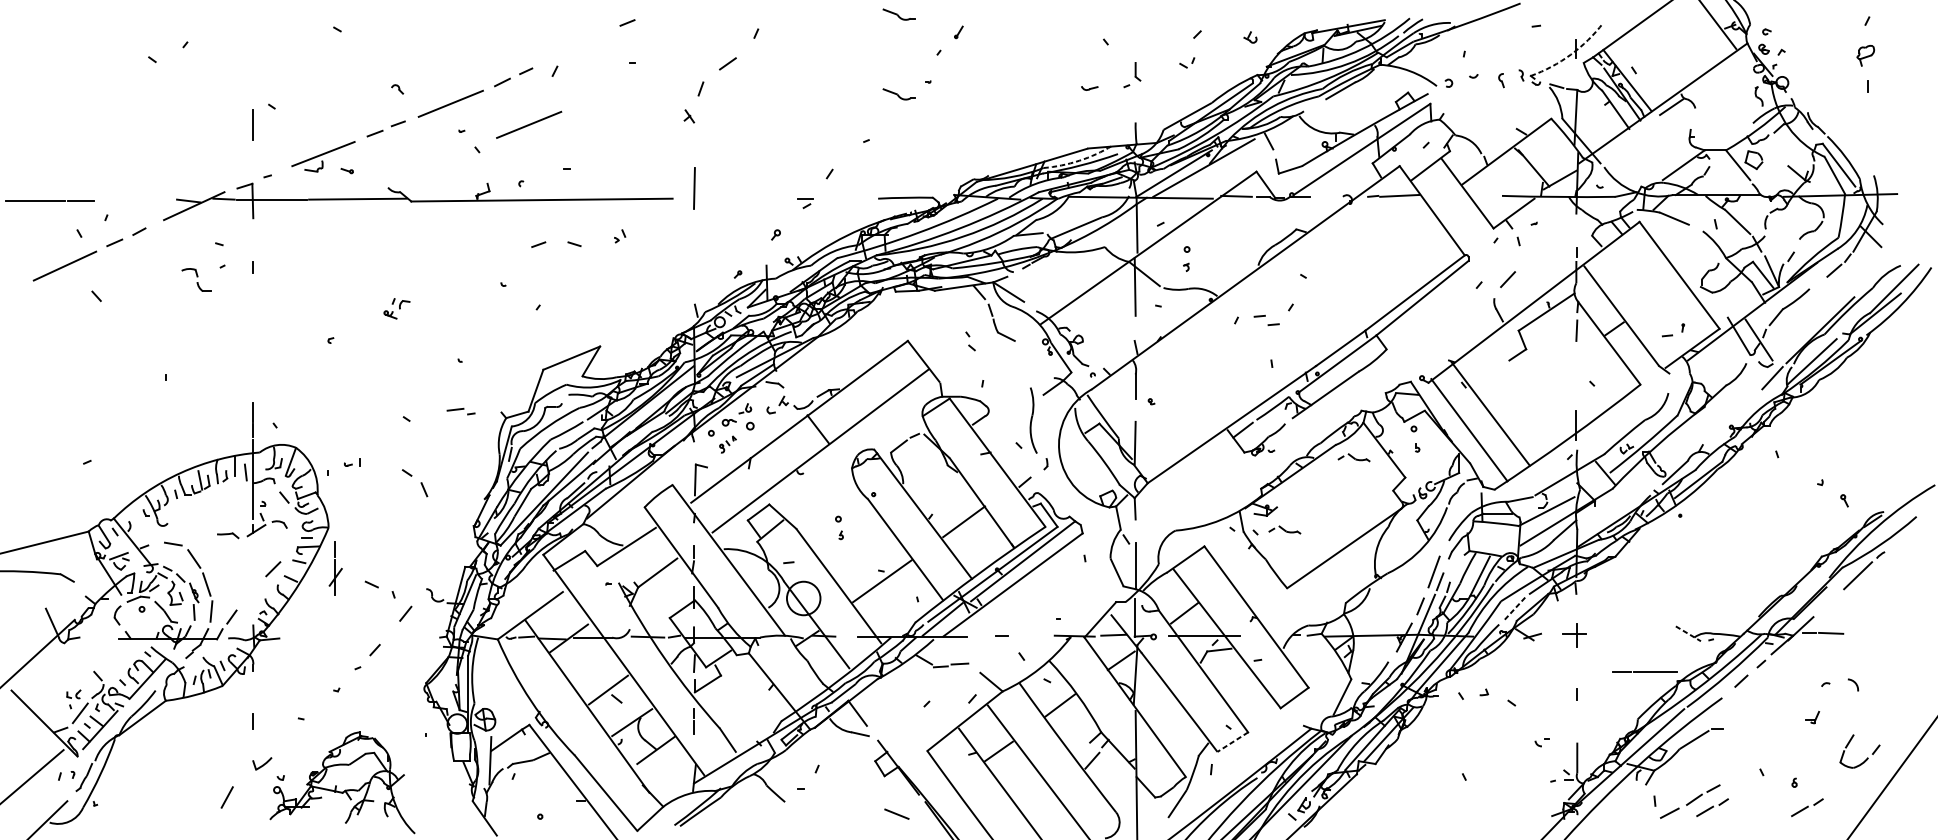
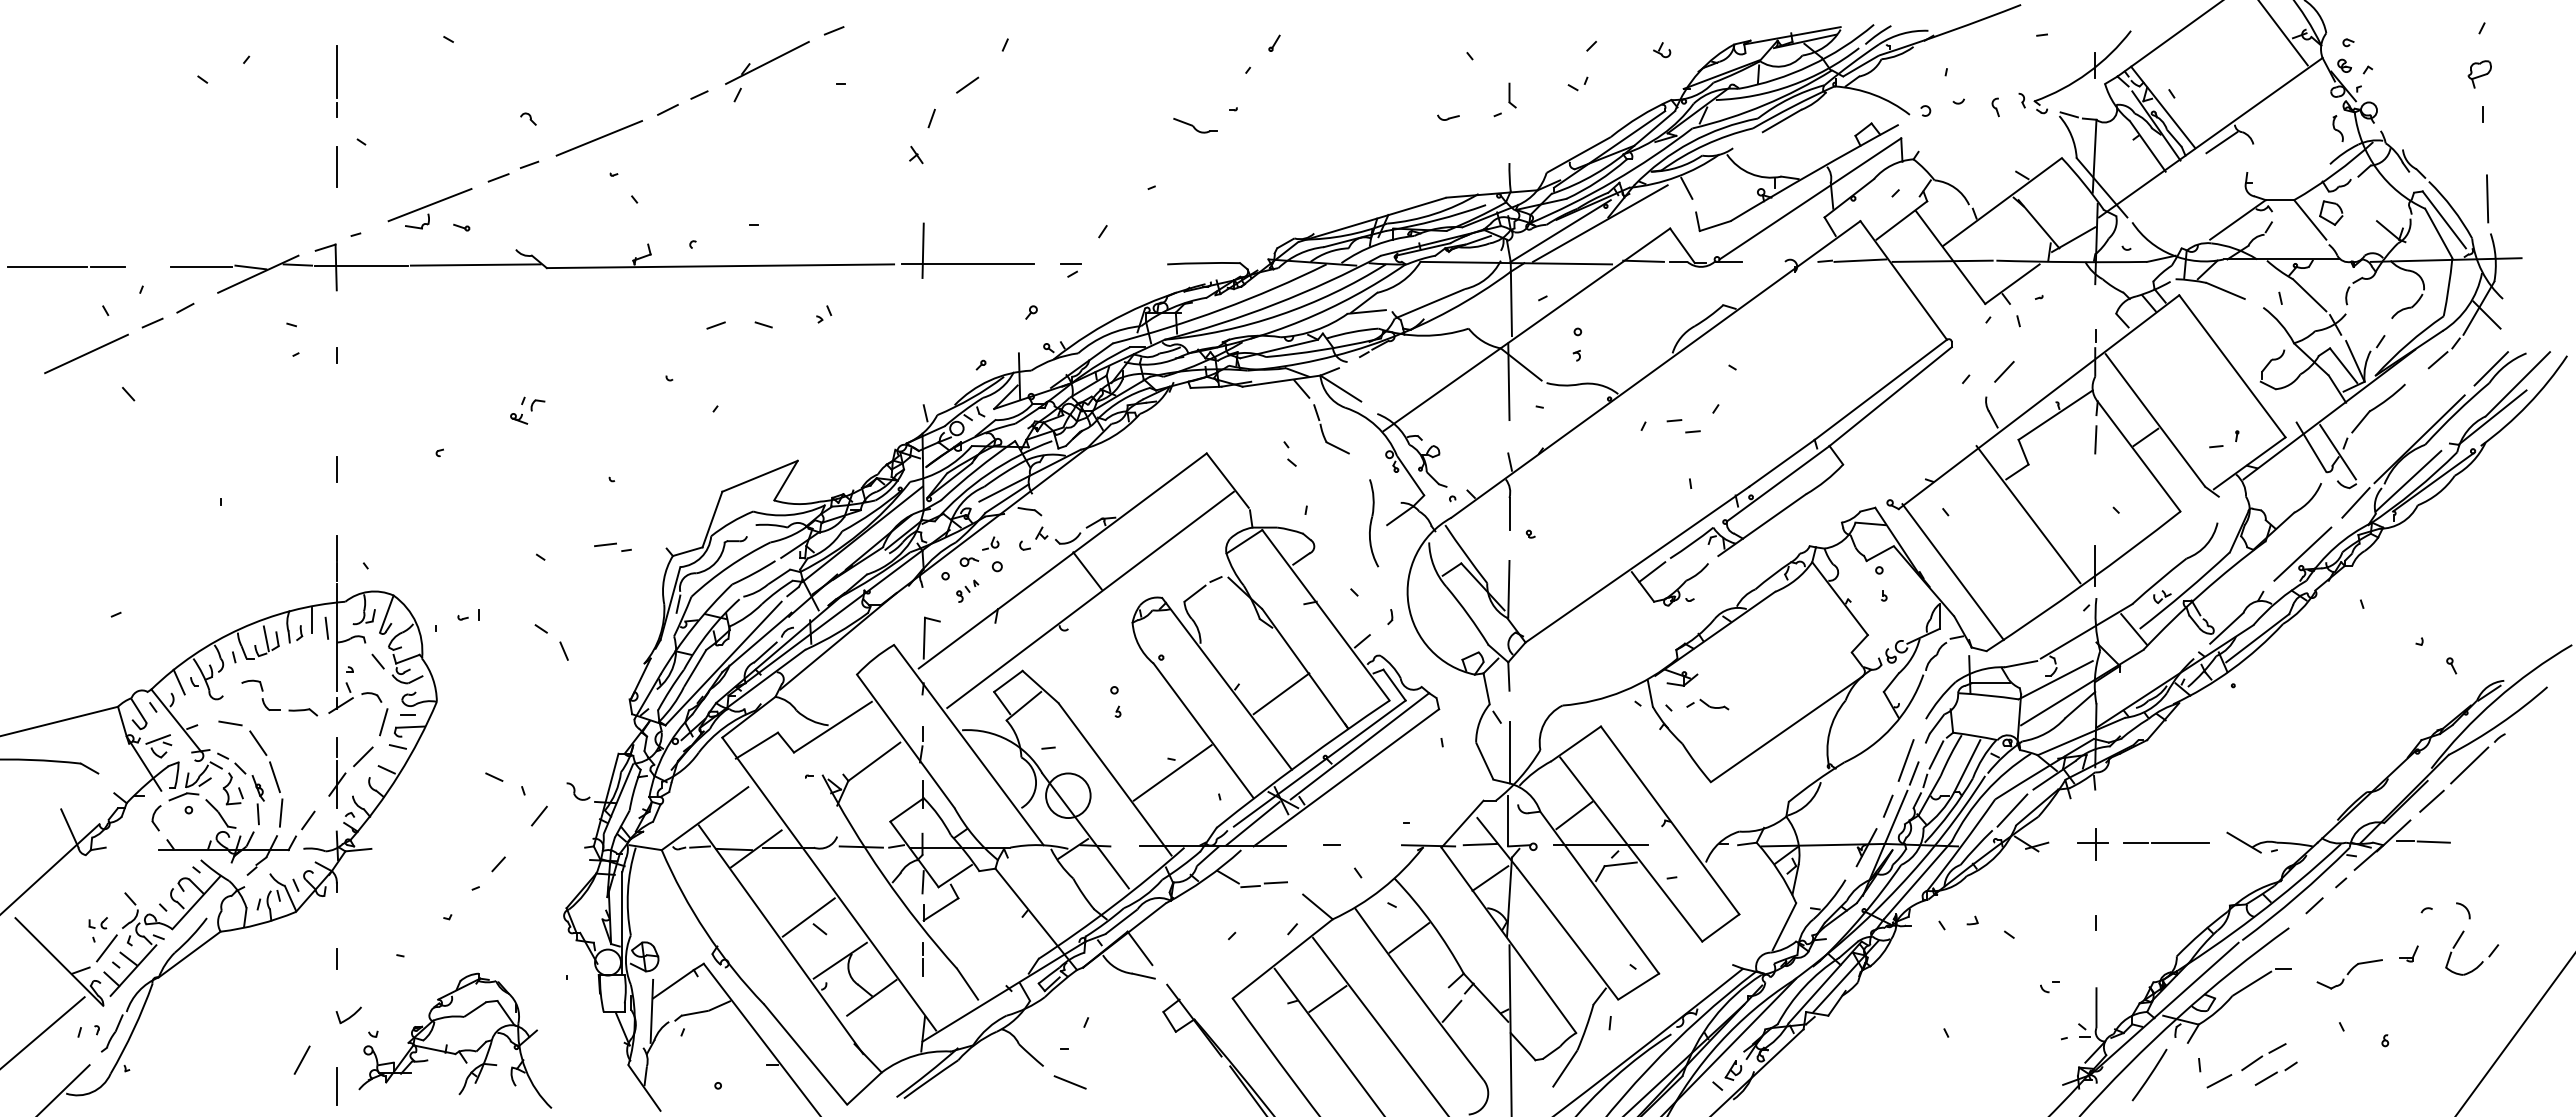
part: (899, 14) -> (1195, 19), removed
part: (577, 46) -> (767, 62), added
arc: (1570, 54) -> (2087, 72), dashed -> solid
line: (253, 61) -> (336, 81), added
line: (528, 125) -> (702, 166), removed
line: (1871, 149) -> (2487, 198), added
arc: (1079, 161) -> (1434, 214), dashed -> solid
line: (1461, 195) -> (1942, 260), added
line: (727, 198) -> (967, 264), added
line: (151, 200) -> (201, 266), added
line: (1873, 277) -> (2490, 368), added
part: (195, 279) -> (260, 694), moved
line: (253, 353) -> (336, 469), added
line: (1490, 413) -> (2028, 514), moved
line: (1732, 416) -> (2302, 553), added
part: (1034, 420) -> (1374, 523), moved
part: (1353, 457) -> (1799, 608), removed
line: (134, 512) -> (178, 681), added
line: (288, 543) -> (383, 722), added
line: (1456, 567) -> (1936, 754), added
part: (335, 568) -> (337, 772), moved
line: (1829, 602) -> (2431, 800), added
line: (1514, 609) -> (2012, 810), dashed -> solid
line: (1688, 633) -> (2244, 842), dashed -> solid
line: (1645, 672) -> (2166, 842), moved
part: (1767, 732) -> (2349, 974), added
line: (1232, 742) -> (1638, 986), dashed -> solid
part: (1866, 757) -> (2481, 961), moved
part: (1806, 807) -> (2401, 1073), removed
line: (1617, 808) -> (2149, 1074), added
line: (896, 814) -> (1069, 1082), moved
line: (253, 816) -> (336, 1085), added

